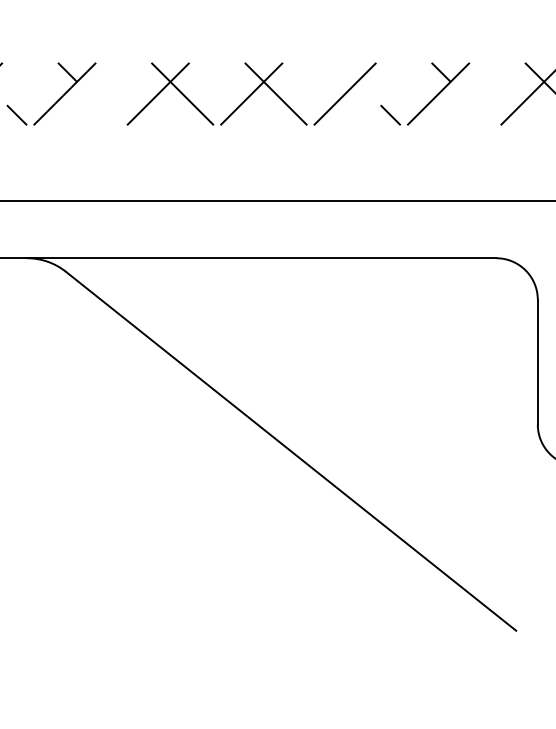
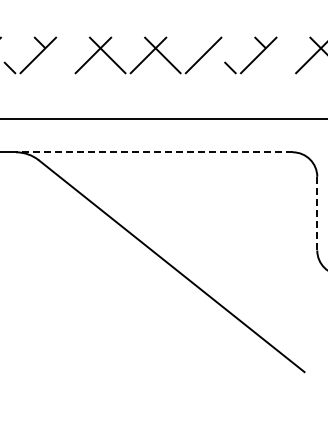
line: (260, 258) -> (153, 152), solid -> dashed
line: (538, 361) -> (317, 213), solid -> dashed

